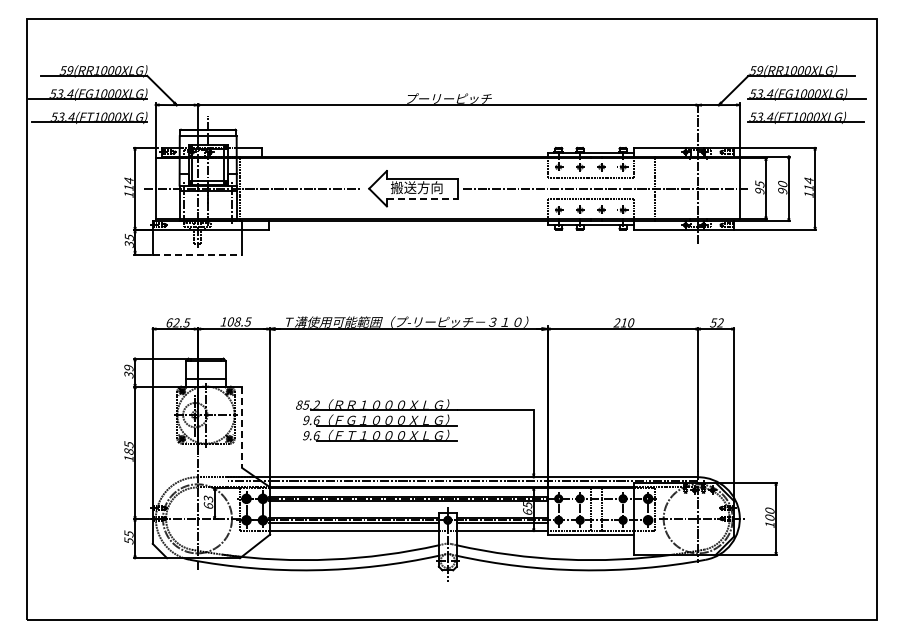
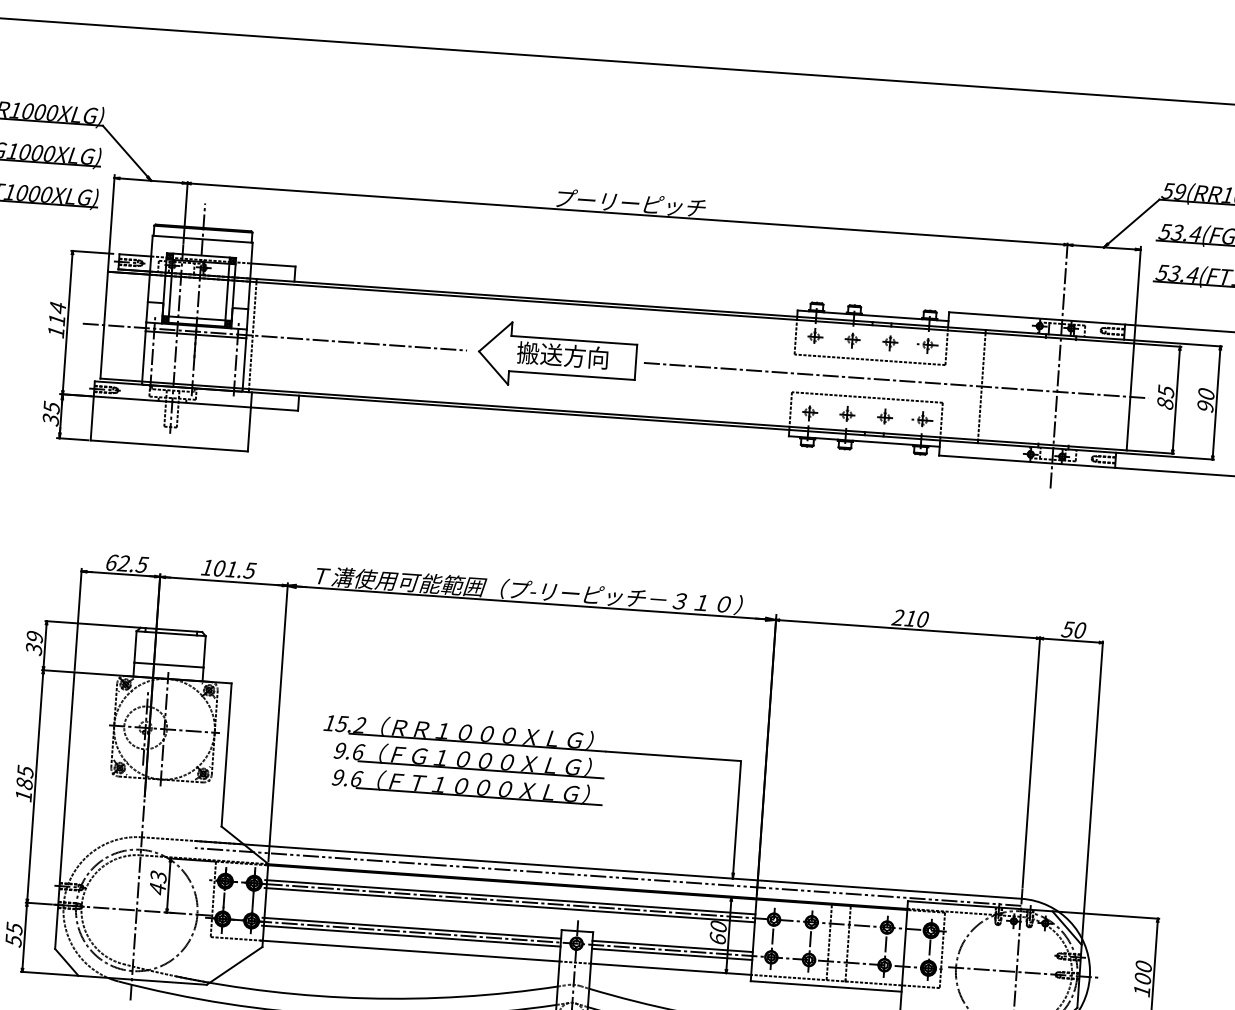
text: (759, 190) -> (1164, 402), 95 -> 85
line: (422, 198) -> (571, 375), dashed -> solid
line: (197, 254) -> (169, 445), dashed -> solid
text: (237, 321) -> (231, 568), 108.5 -> 101.5
text: (719, 322) -> (1078, 629), 52 -> 50
text: (299, 404) -> (330, 722), 85.2 -> 15.2
line: (242, 427) -> (227, 755), dashed -> solid
text: (208, 505) -> (157, 888), 63 -> 43
text: (527, 505) -> (718, 927), 65 -> 60

